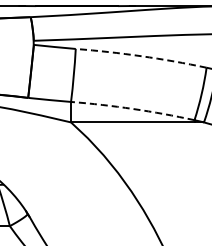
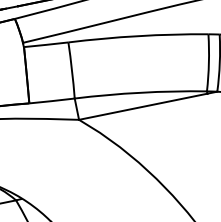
arc: (141, 56) -> (138, 36), dashed -> solid
arc: (133, 108) -> (141, 92), dashed -> solid

